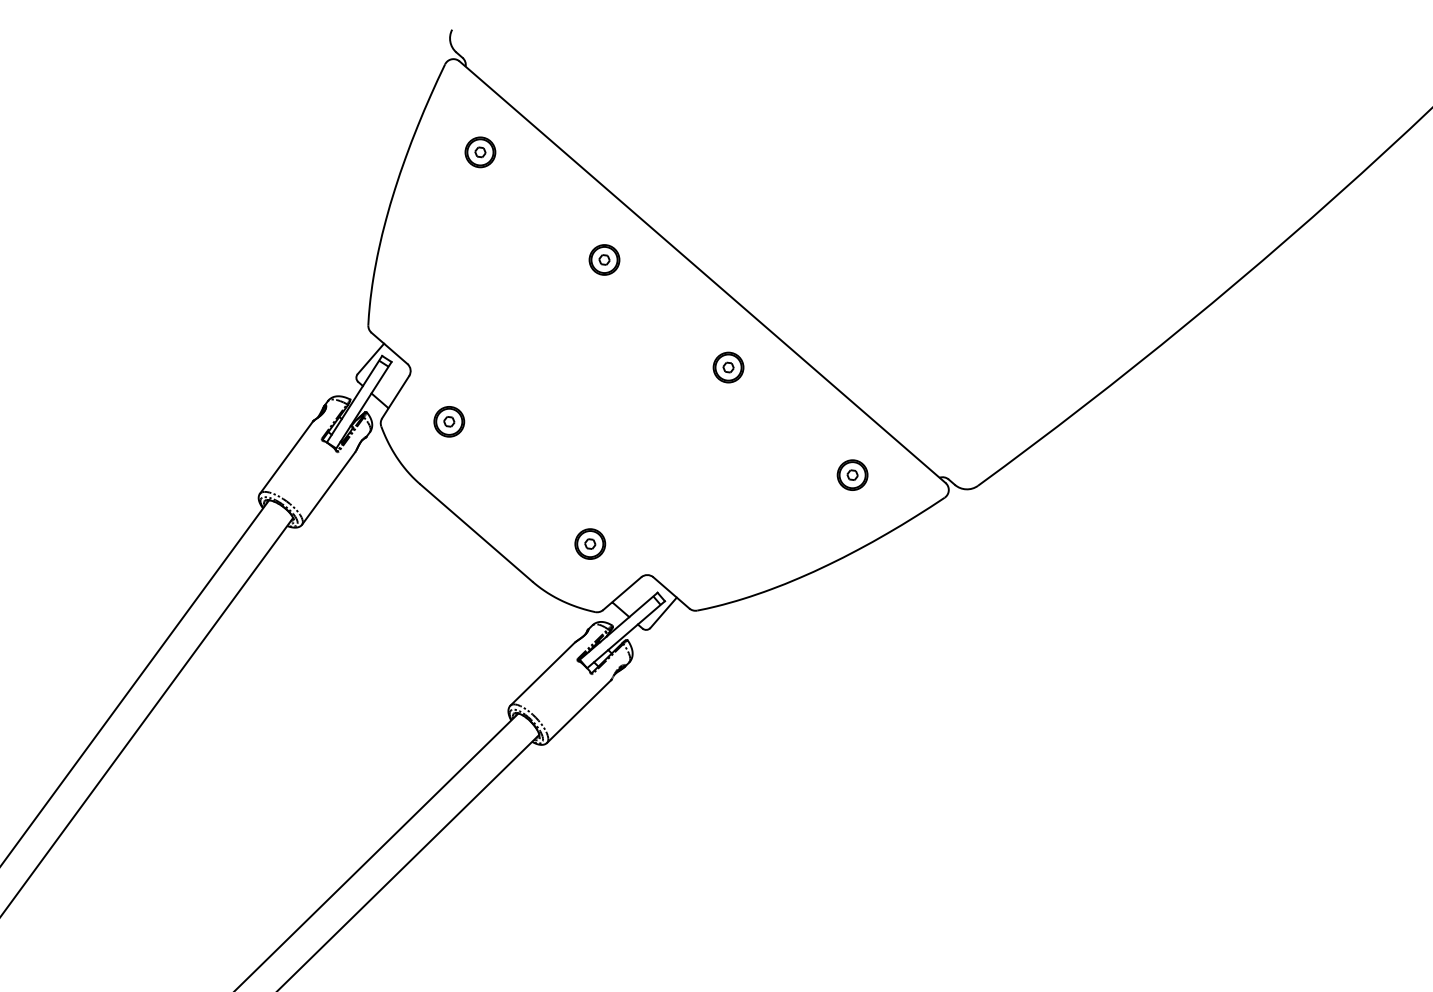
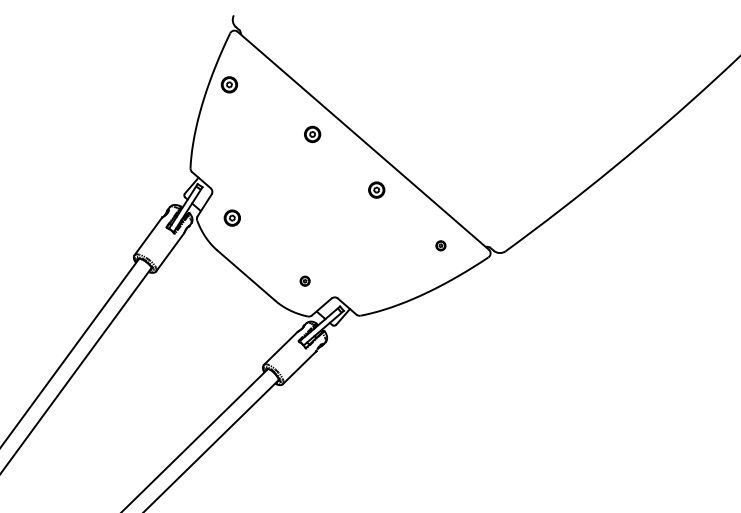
part: (478, 151) -> (228, 84), moved
part: (851, 474) -> (440, 245), size x0.6
part: (588, 542) -> (304, 280), size x0.6

